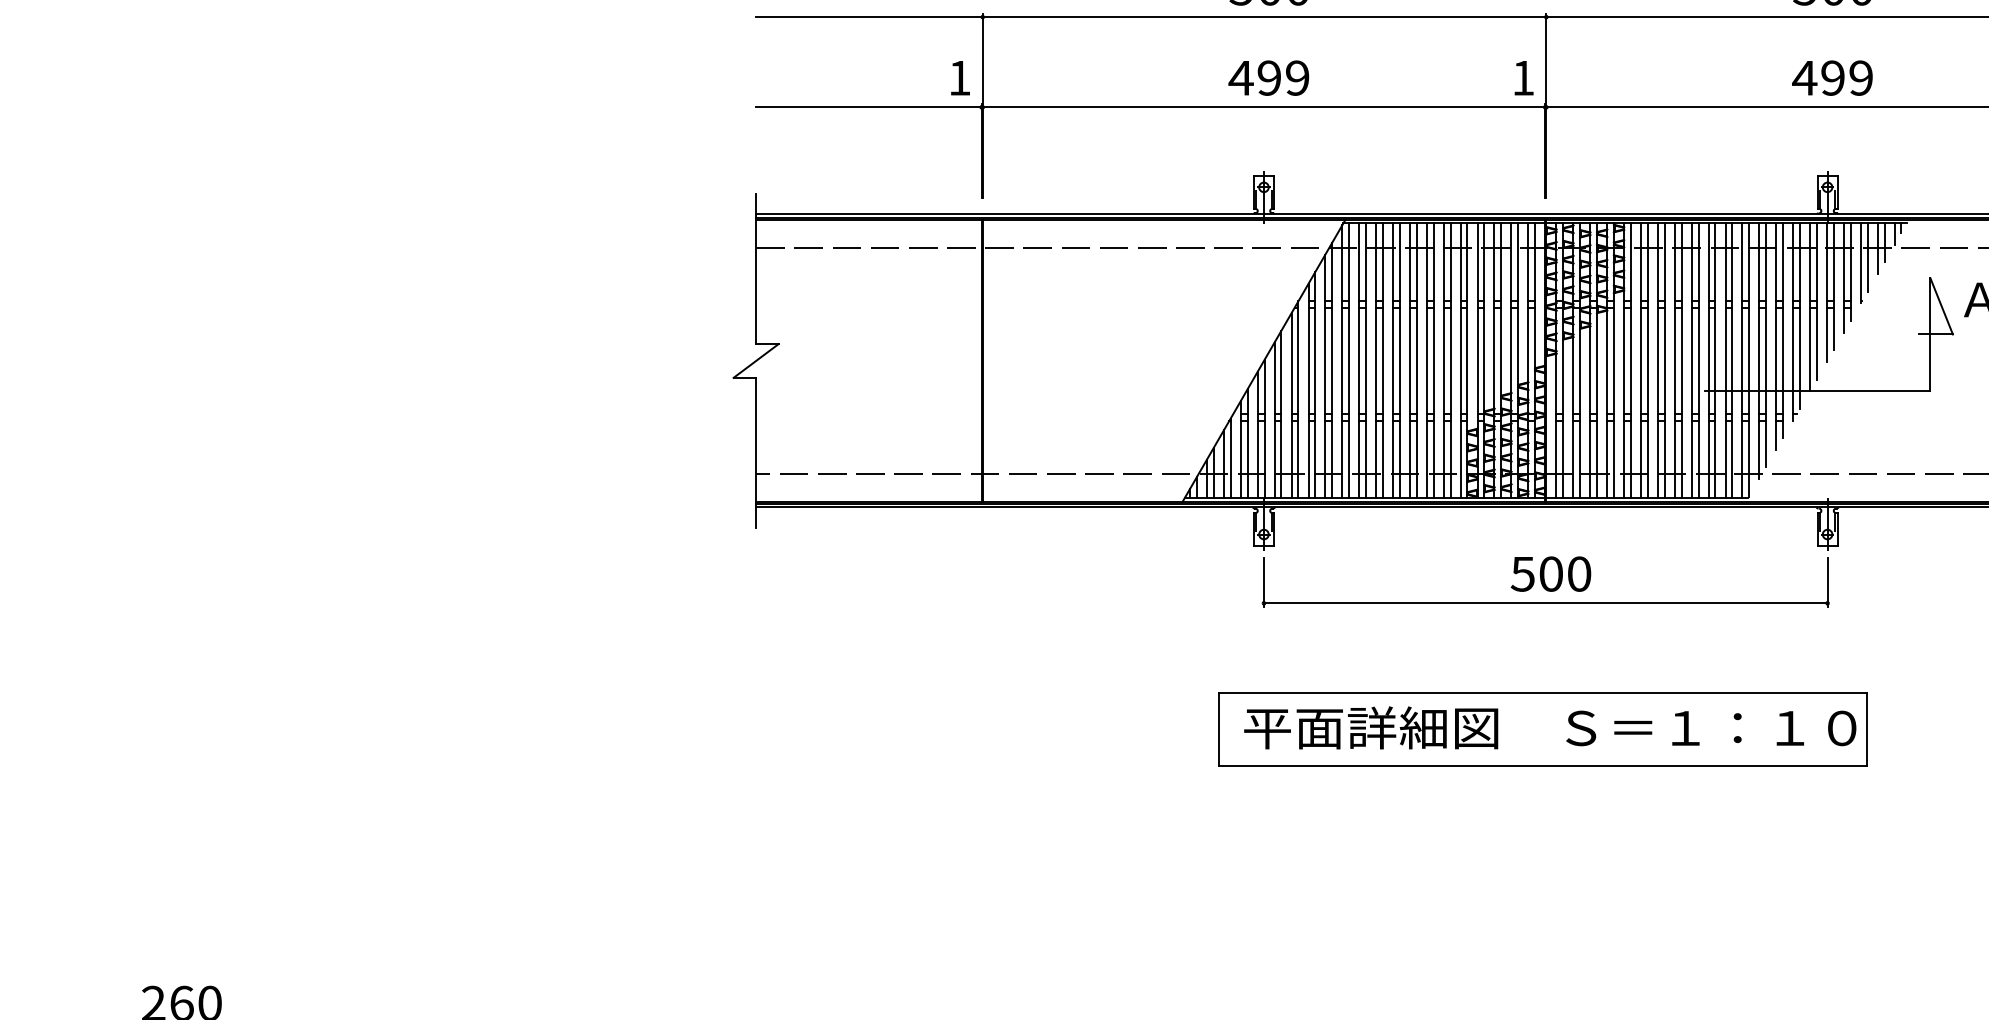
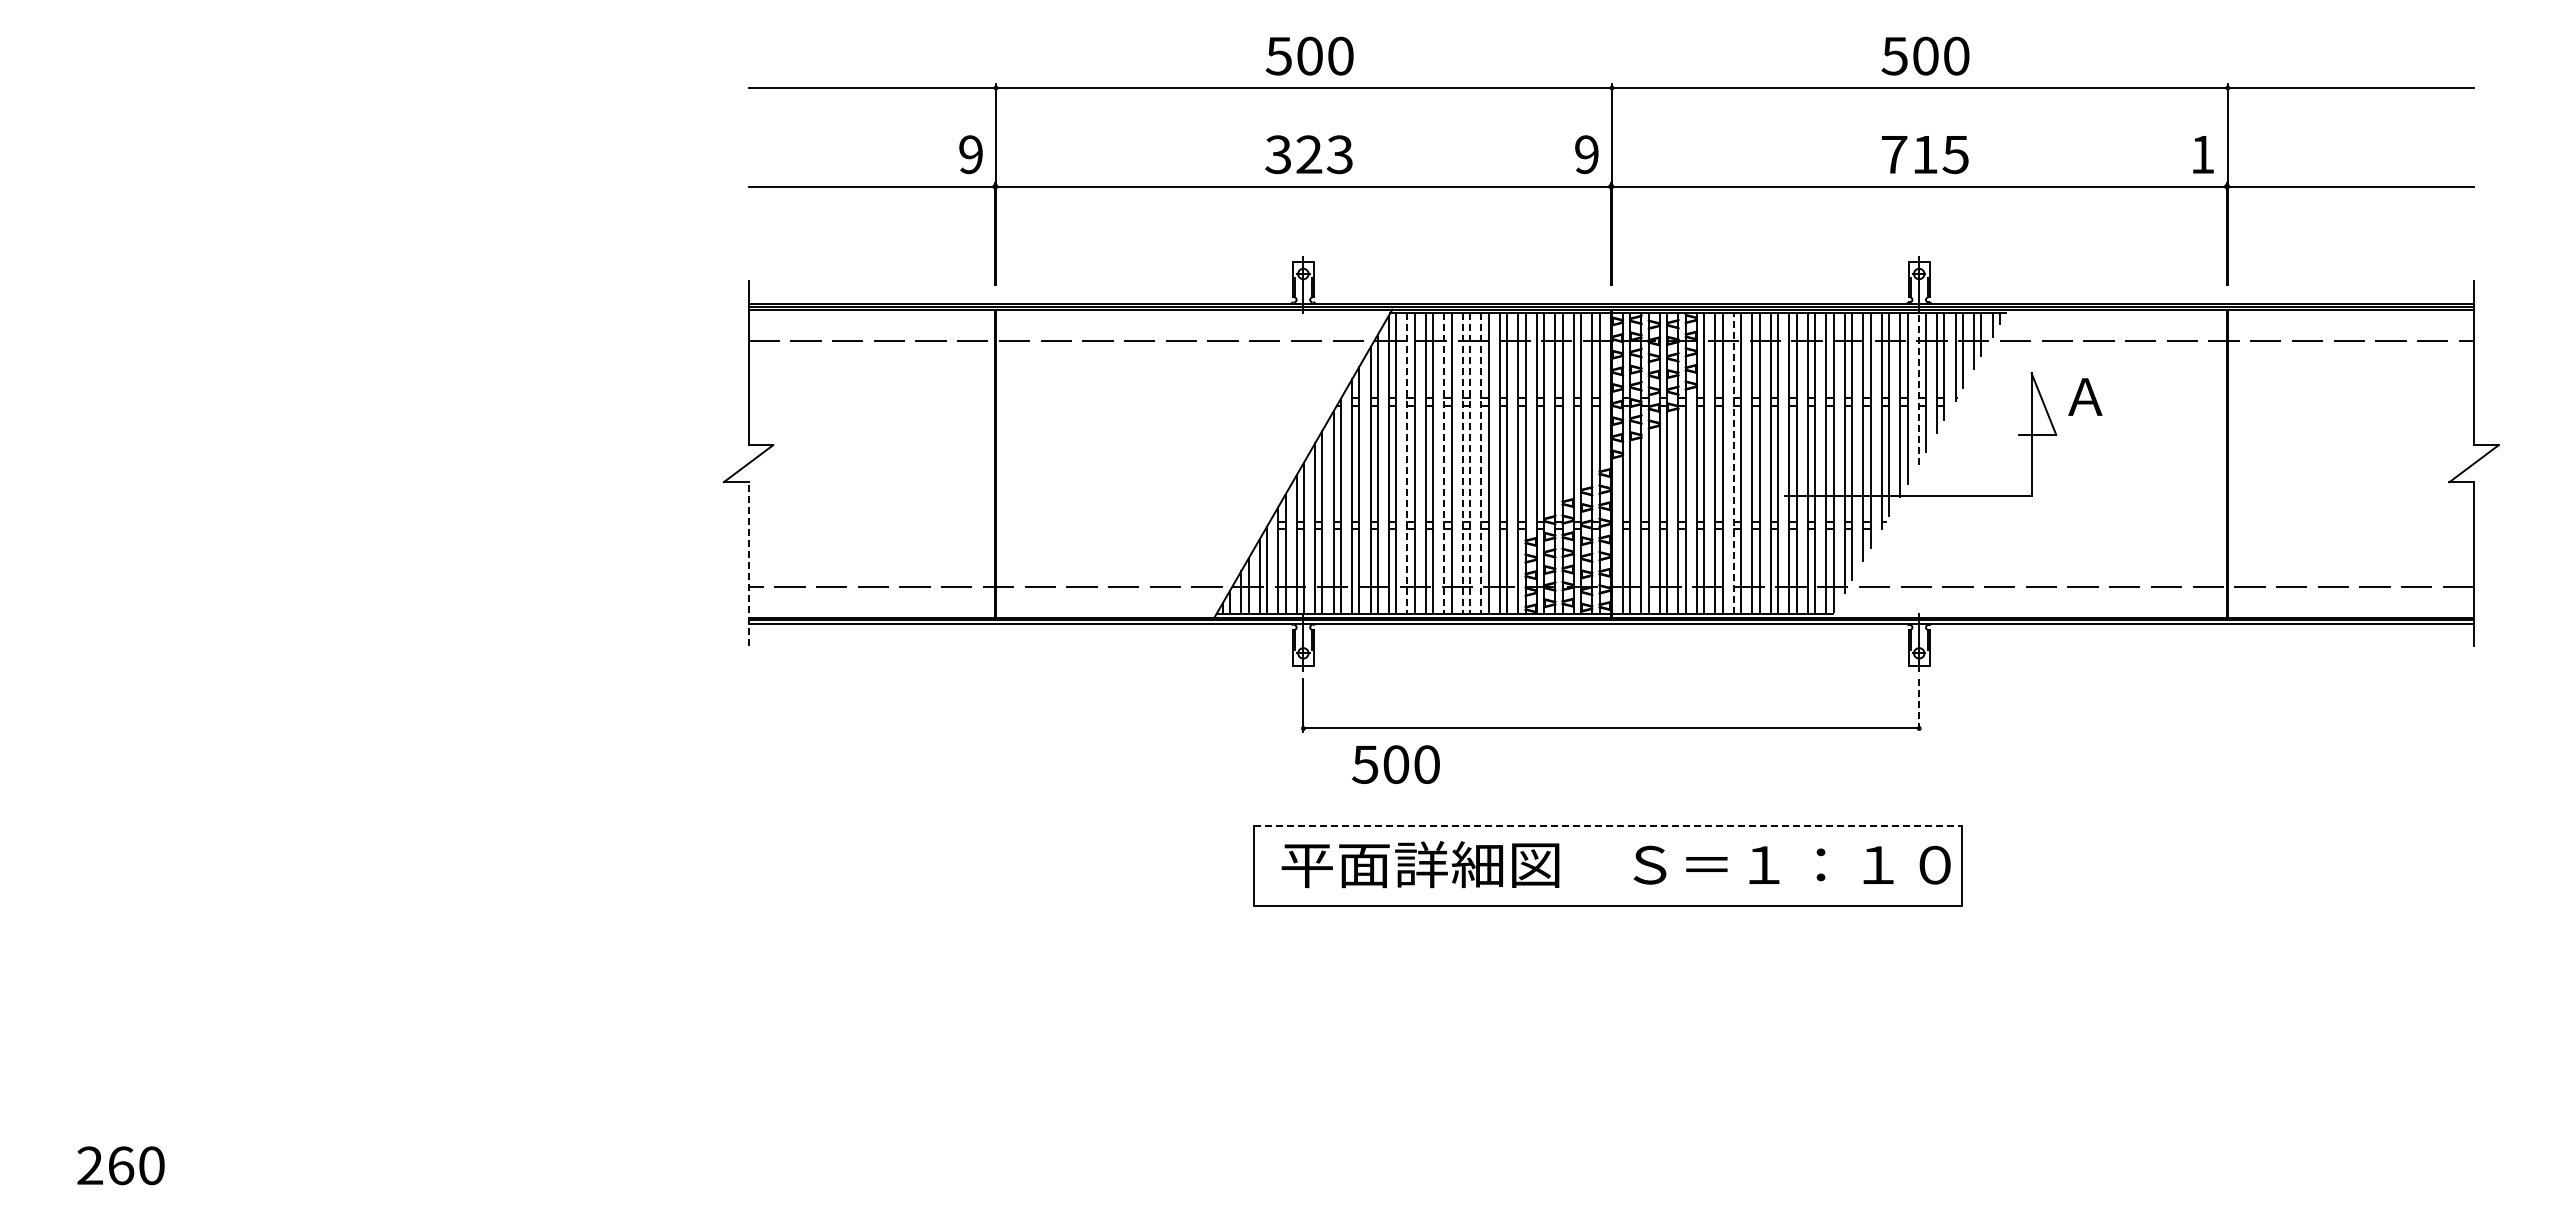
text: (959, 77) -> (970, 154), 1 -> 9
text: (1268, 77) -> (1308, 154), 499 -> 323
text: (1523, 77) -> (1586, 154), 1 -> 9
text: (1832, 77) -> (1924, 154), 499 -> 715
line: (1826, 293) -> (1918, 389), solid -> dashed
line: (1657, 360) -> (1733, 463), solid -> dashed
line: (1359, 361) -> (1407, 464), solid -> dashed
line: (1393, 361) -> (1444, 464), solid -> dashed
line: (1409, 361) -> (1462, 464), solid -> dashed
line: (1416, 361) -> (1470, 464), solid -> dashed
line: (1426, 361) -> (1481, 464), solid -> dashed
line: (756, 453) -> (748, 564), solid -> dashed
text: (1550, 574) -> (1395, 764), moved
line: (1827, 582) -> (1919, 705), solid -> dashed
line: (1543, 693) -> (1608, 826), solid -> dashed

